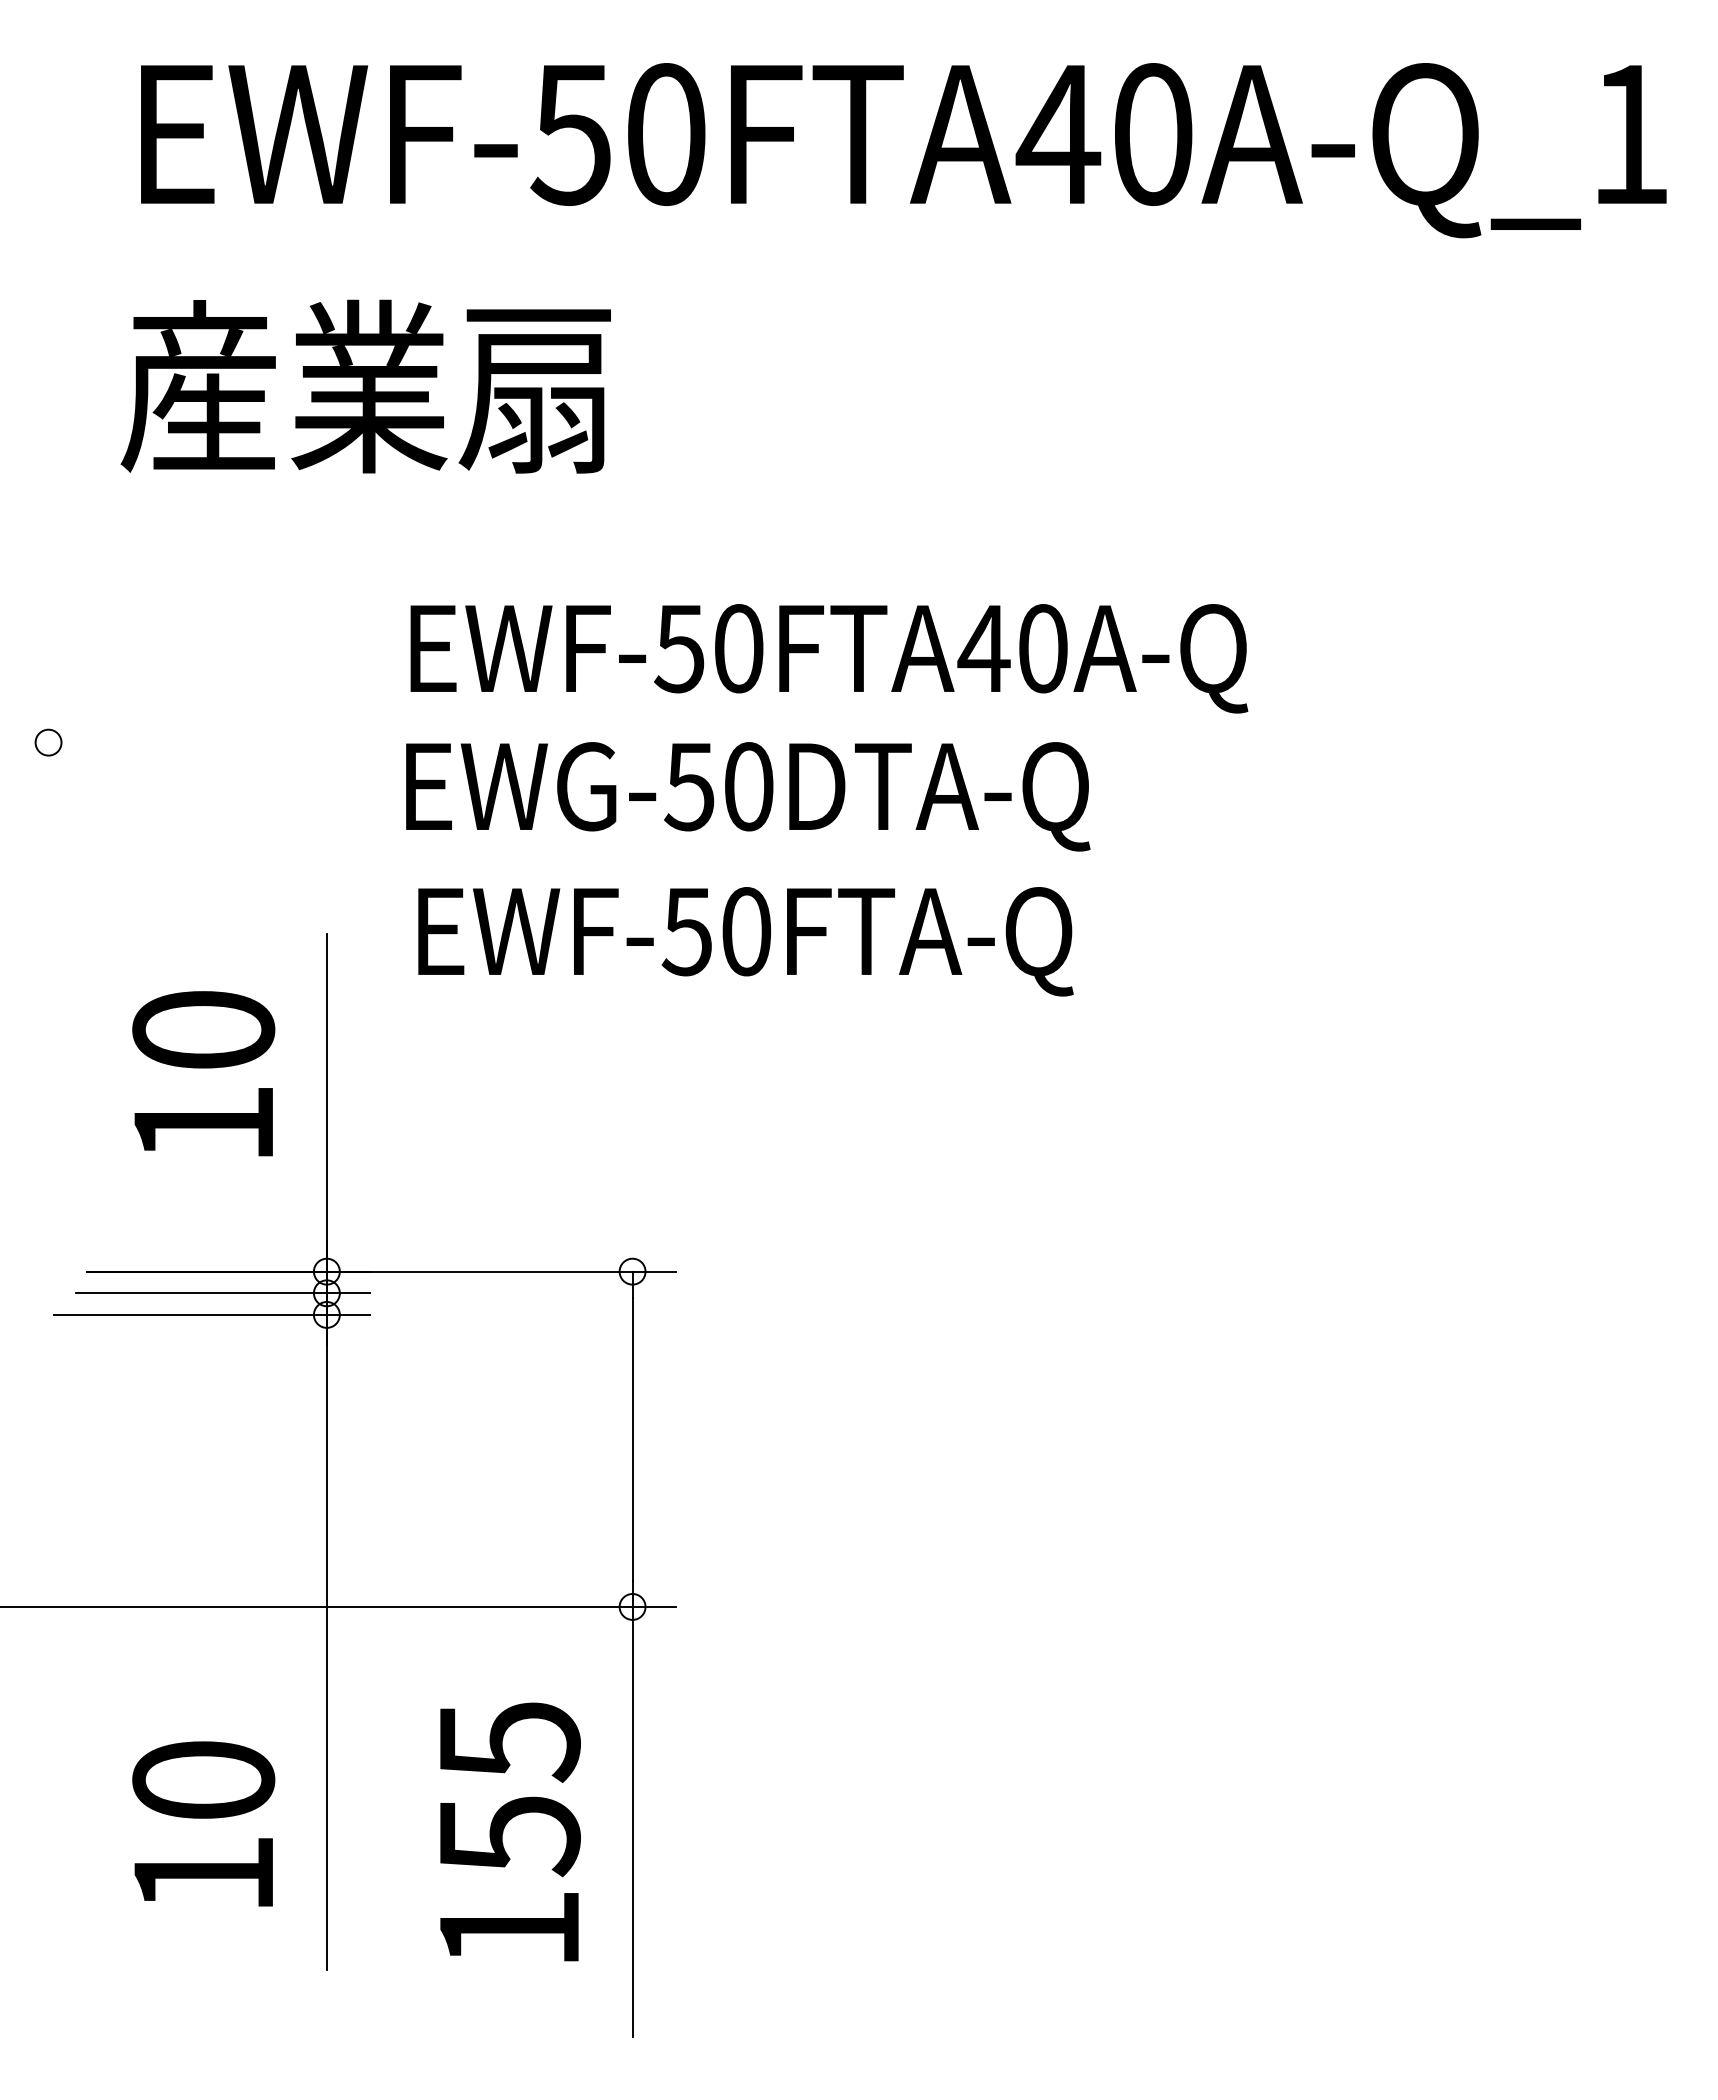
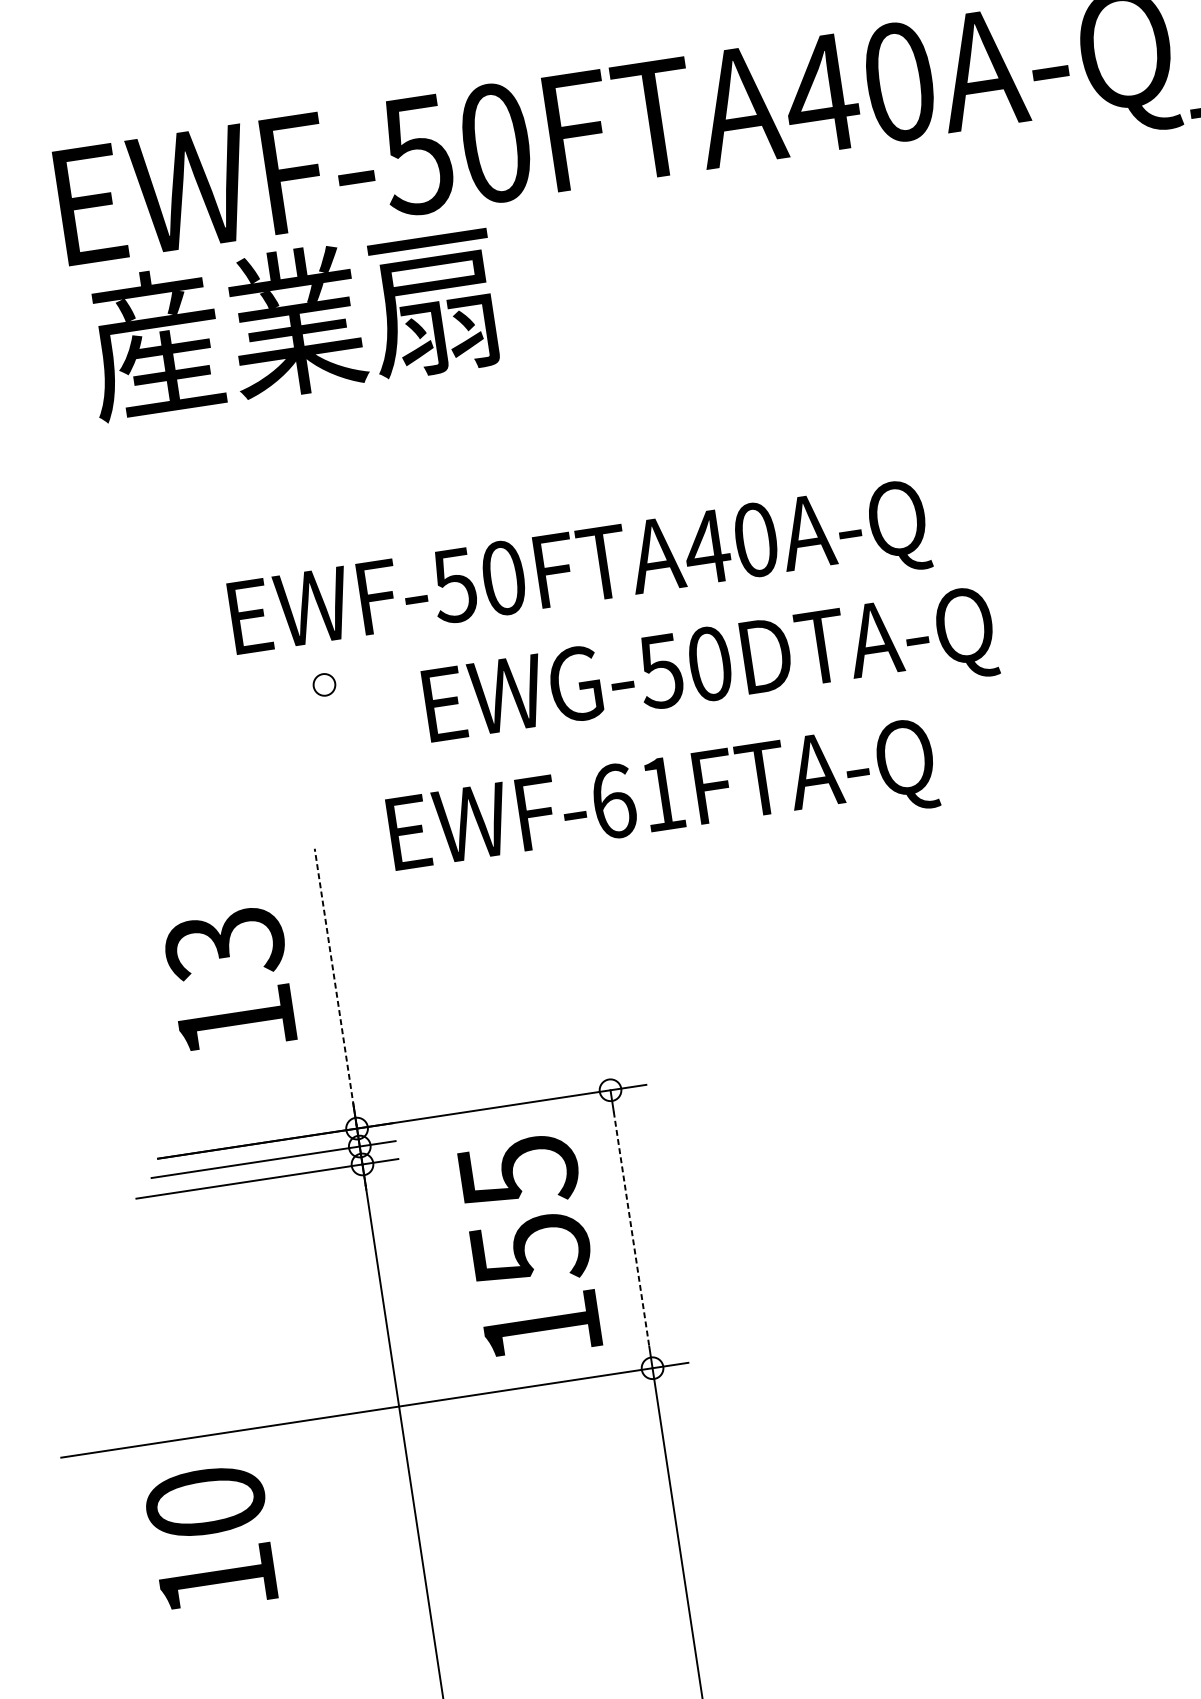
text: (365, 386) -> (292, 322), moved
text: (829, 658) -> (580, 574), moved
circle: (48, 742) -> (324, 684), moved
text: (748, 796) -> (710, 672), moved
text: (716, 931) -> (637, 797), EWF-50FTA-Q -> EWF-61FTA-Q
text: (203, 1031) -> (224, 944), 10 -> 13
line: (326, 1089) -> (333, 977), solid -> dashed
line: (632, 1439) -> (631, 1229), solid -> dashed
text: (203, 1823) -> (210, 1538), moved
text: (510, 1831) -> (530, 1246), moved

